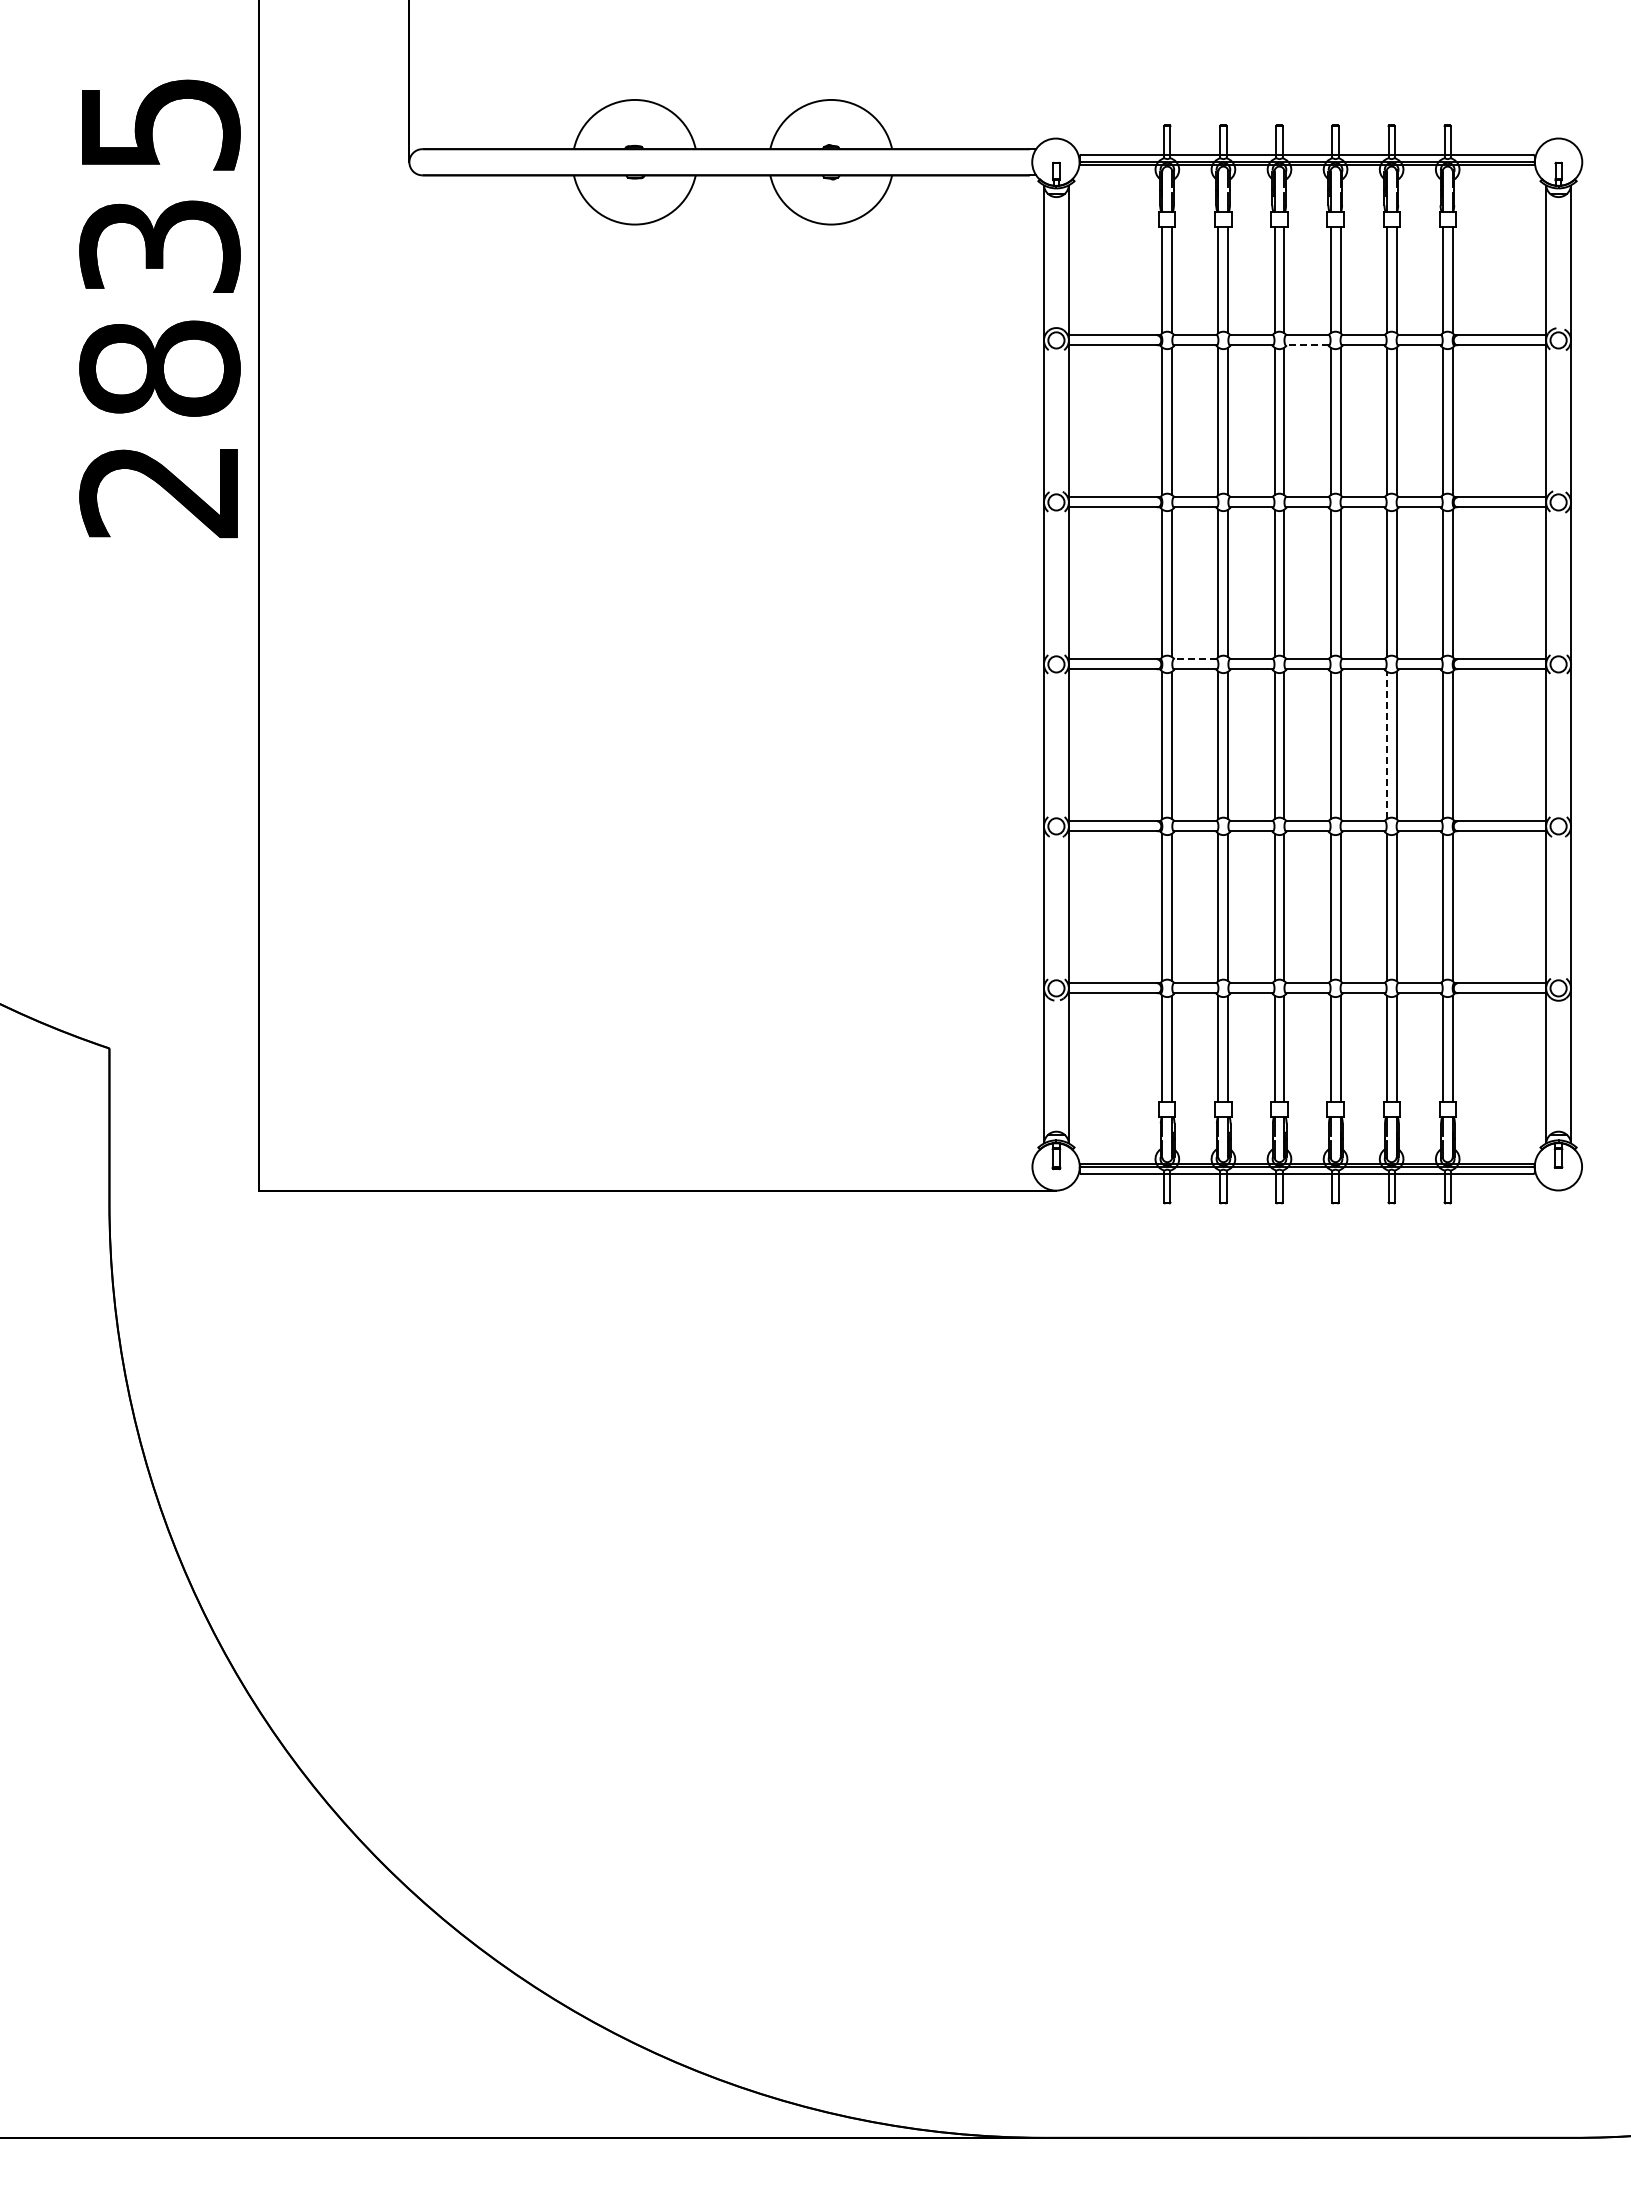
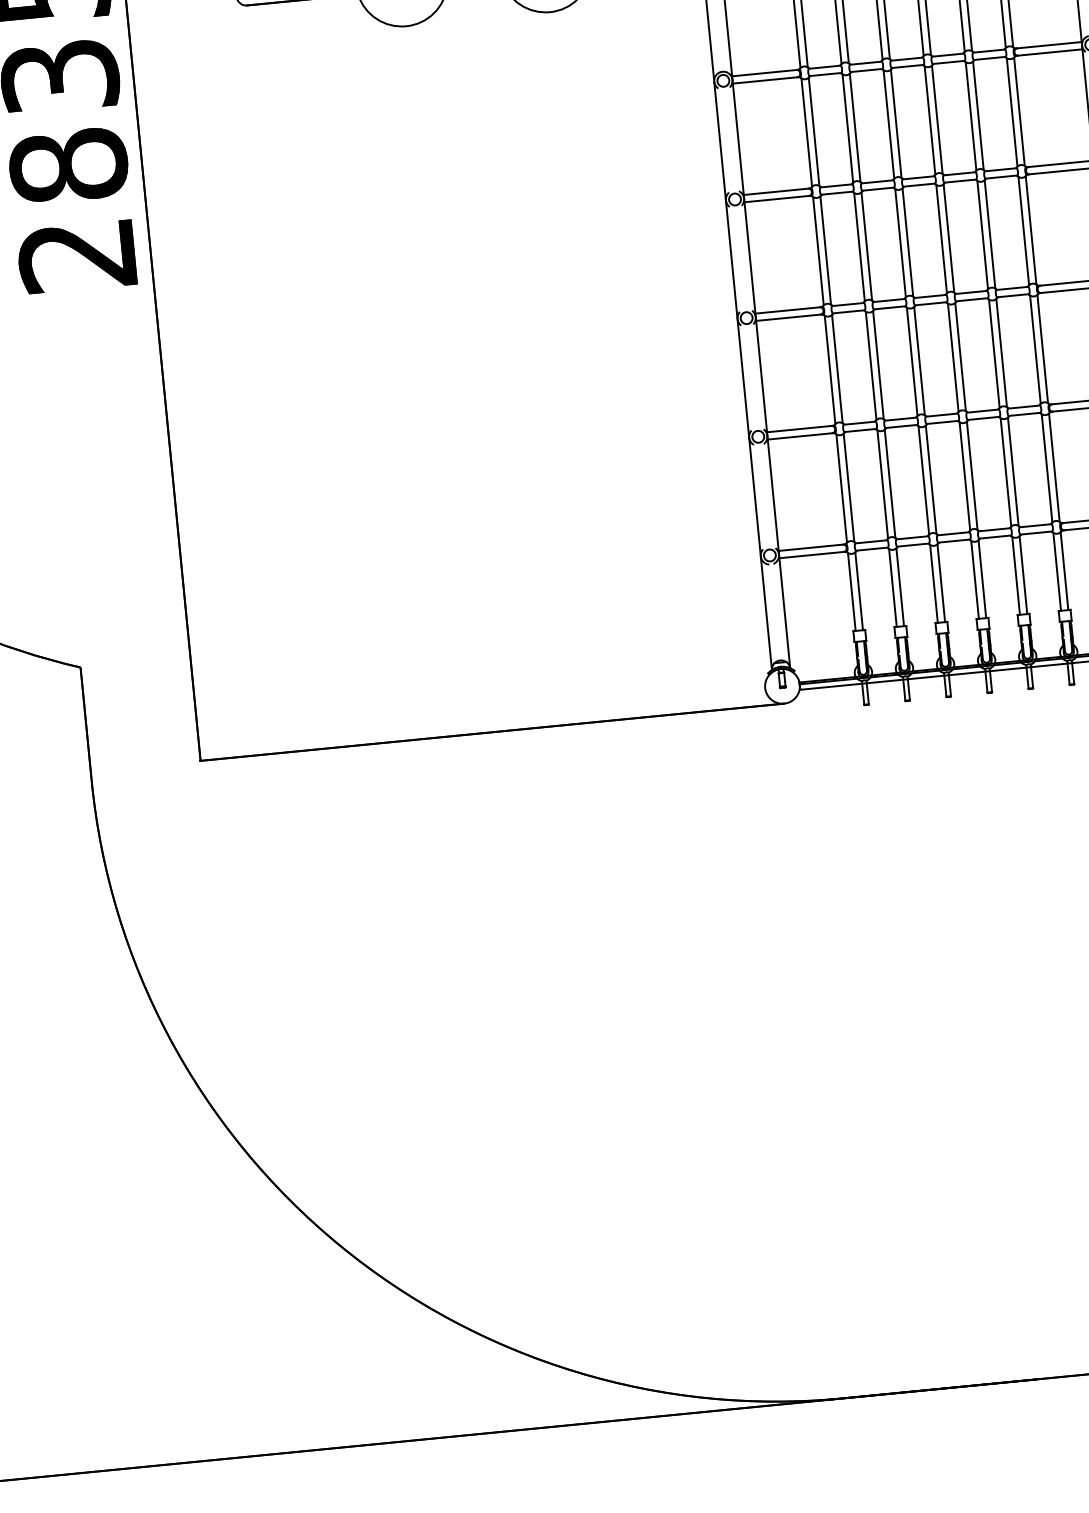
line: (1307, 345) -> (907, 66), dashed -> solid
line: (1195, 659) -> (848, 304), dashed -> solid
line: (1386, 745) -> (994, 353), dashed -> solid

